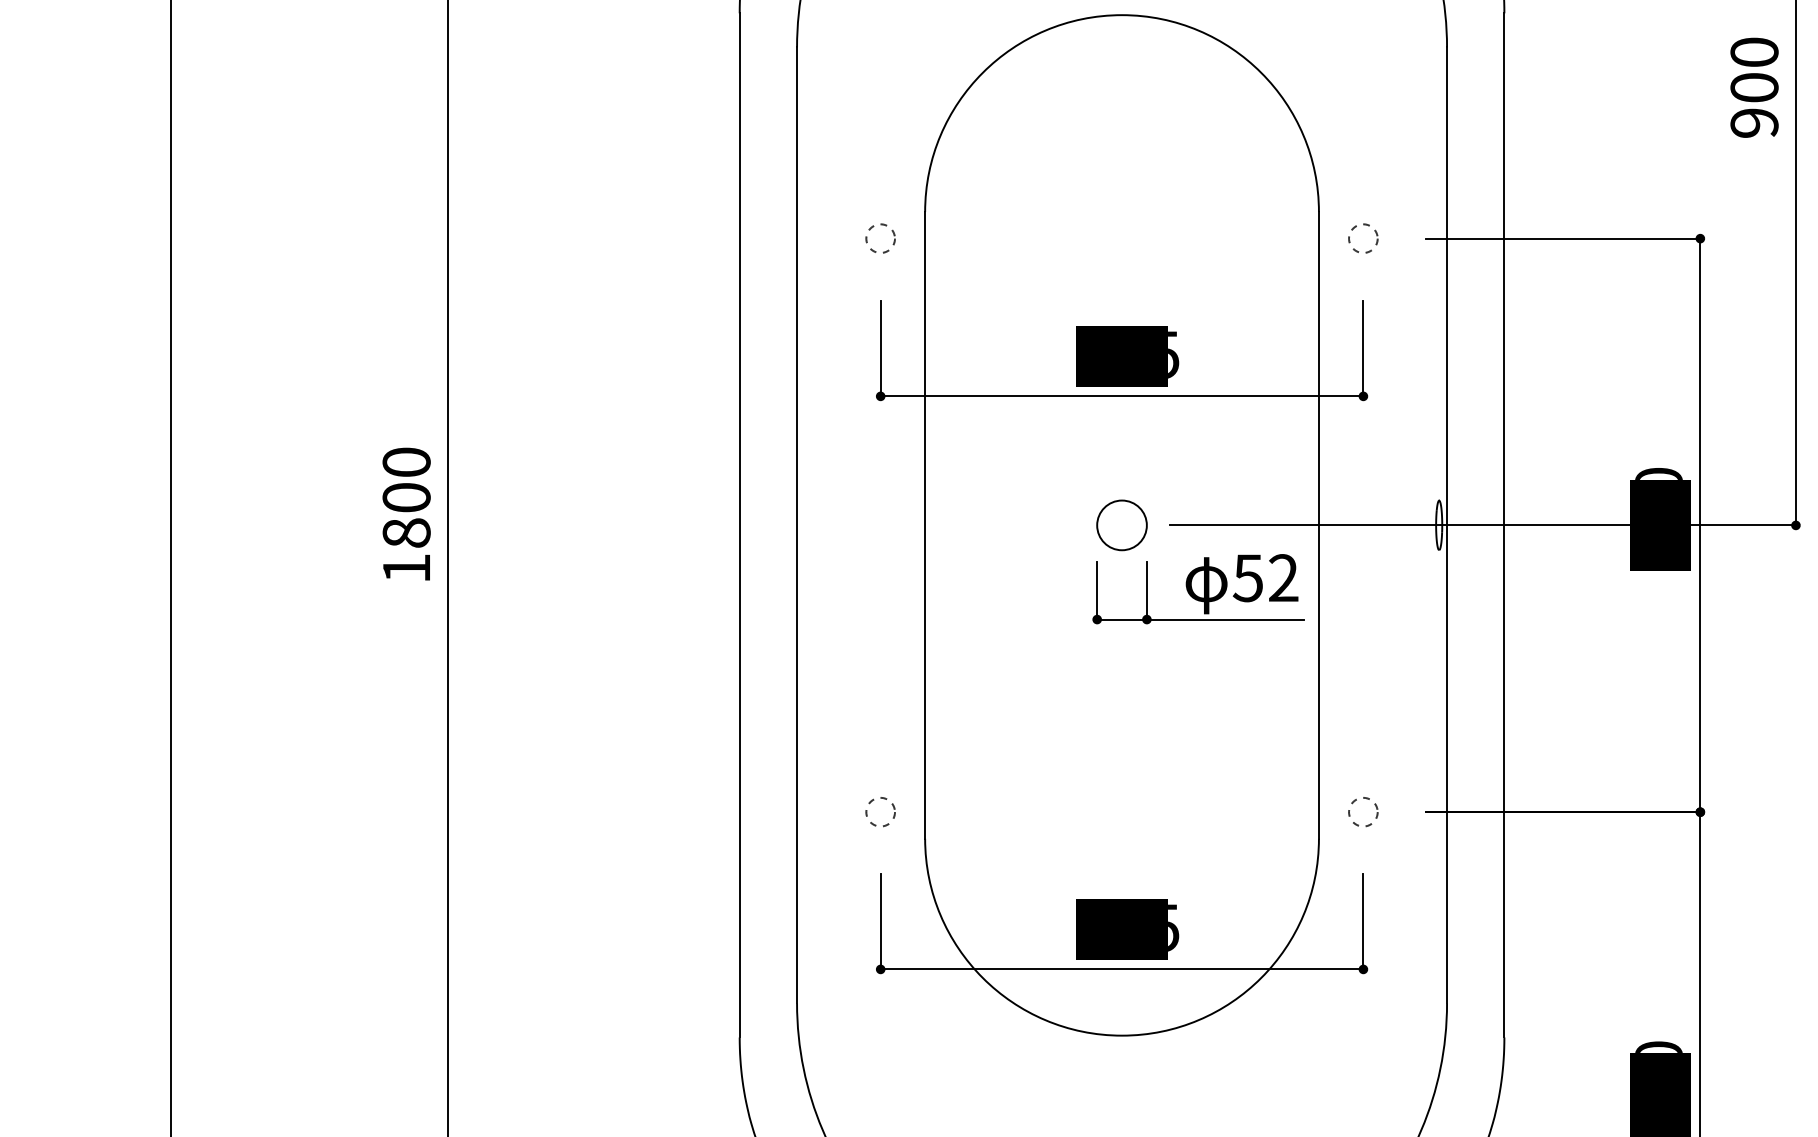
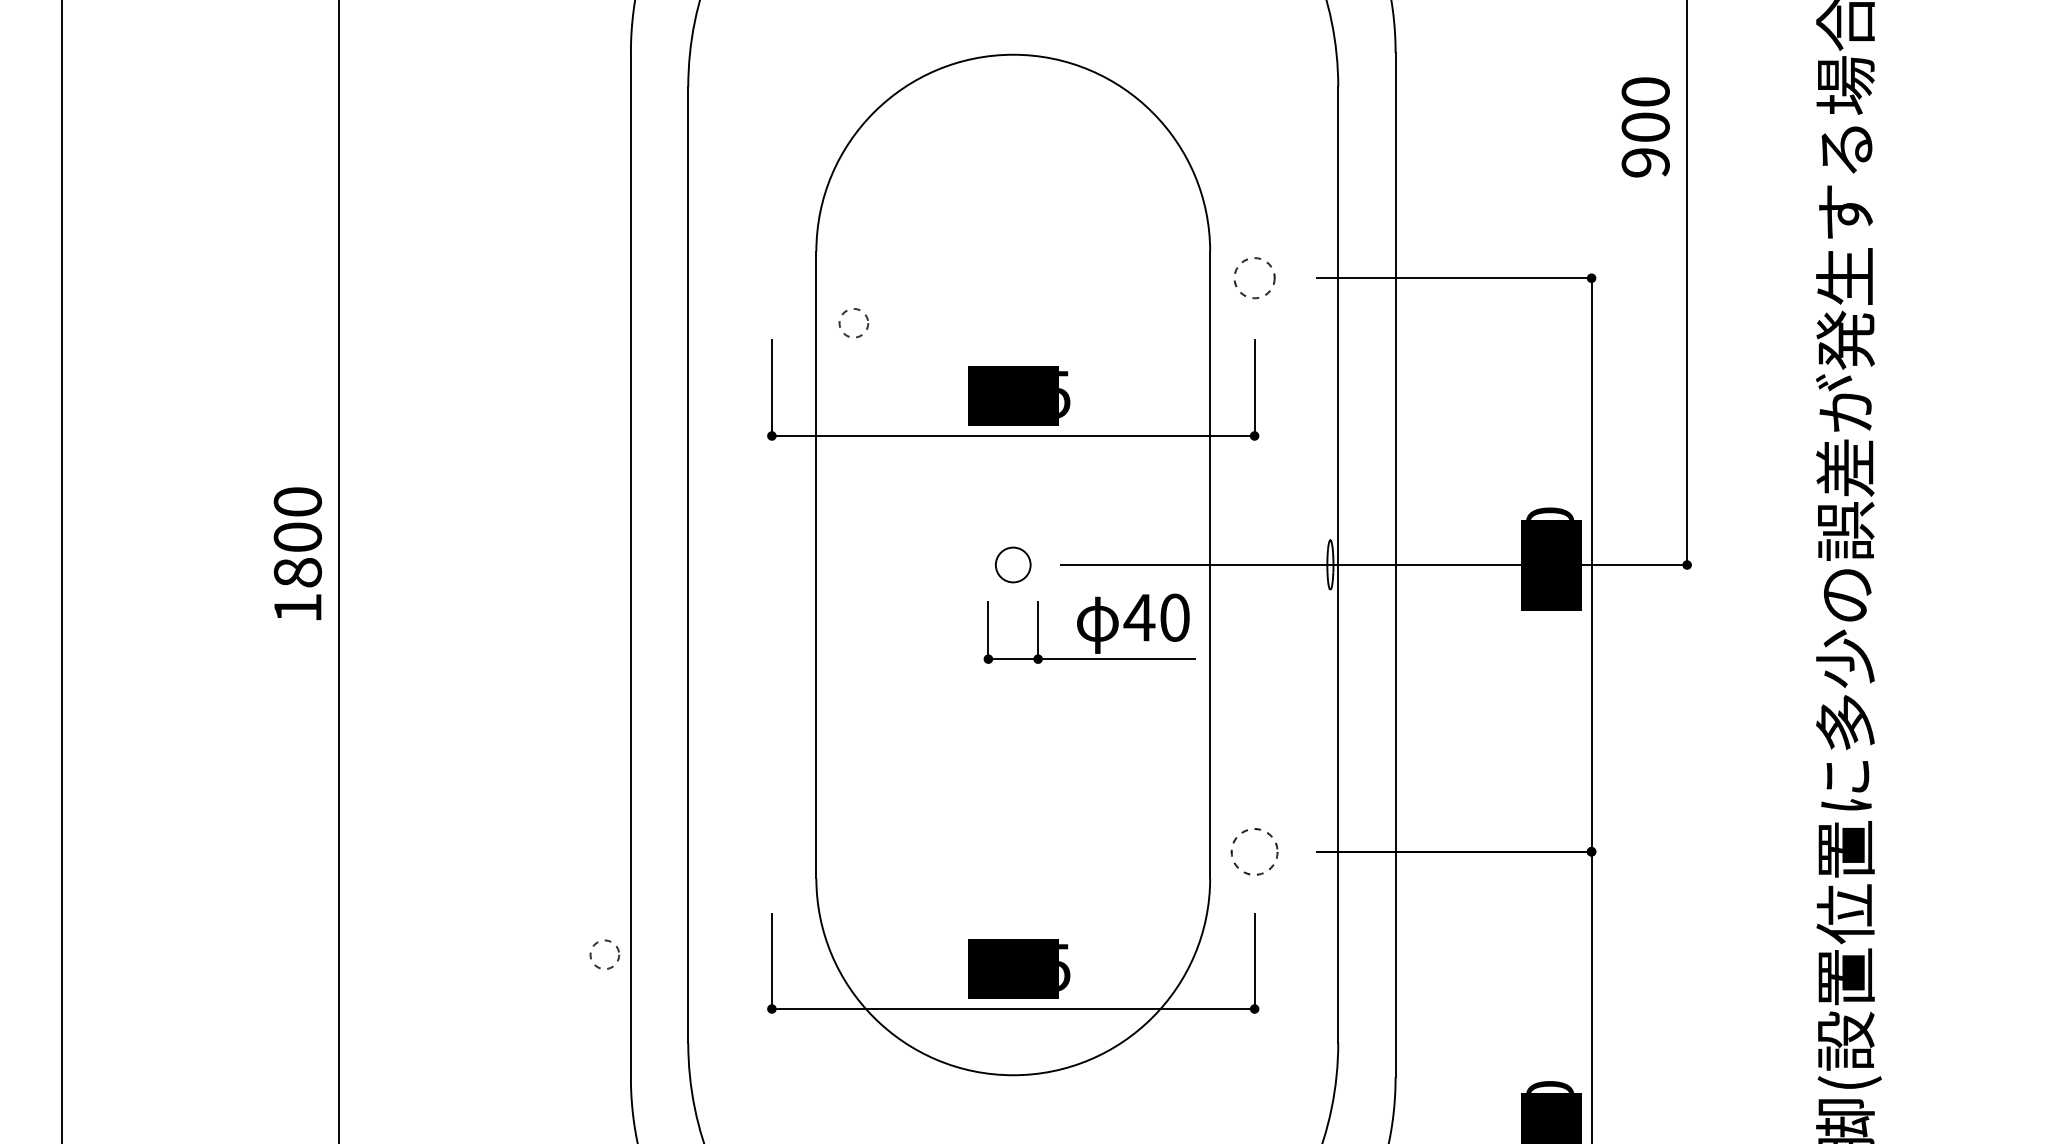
circle: (880, 238) -> (853, 323), moved
circle: (1363, 238) -> (1254, 278), size x1.4
circle: (1122, 524) -> (1013, 564), size x0.7
text: (1265, 577) -> (1156, 617), 52 -> 40
circle: (880, 811) -> (604, 954), moved
circle: (1363, 811) -> (1254, 851), size x1.6

